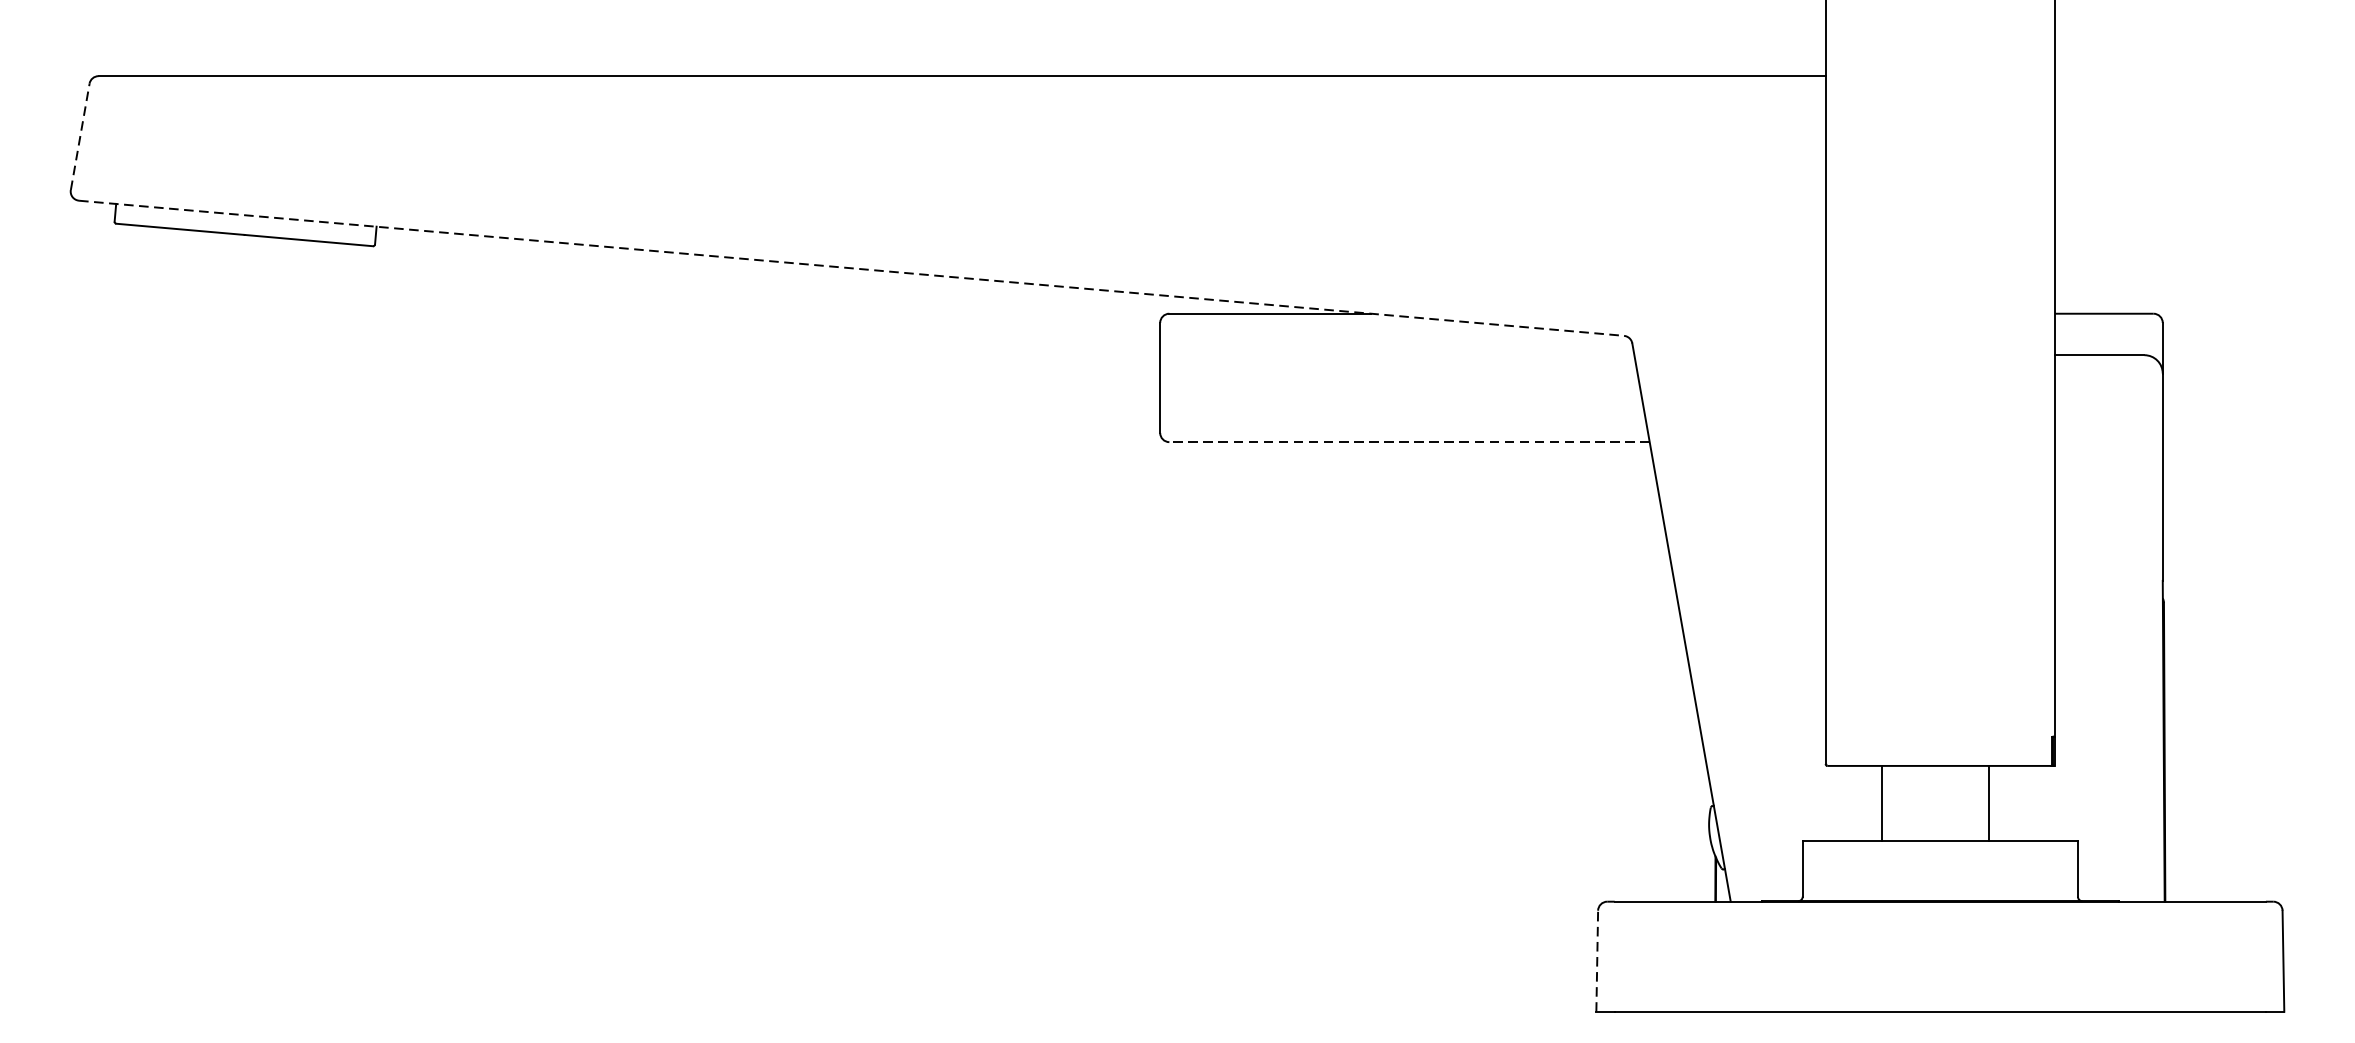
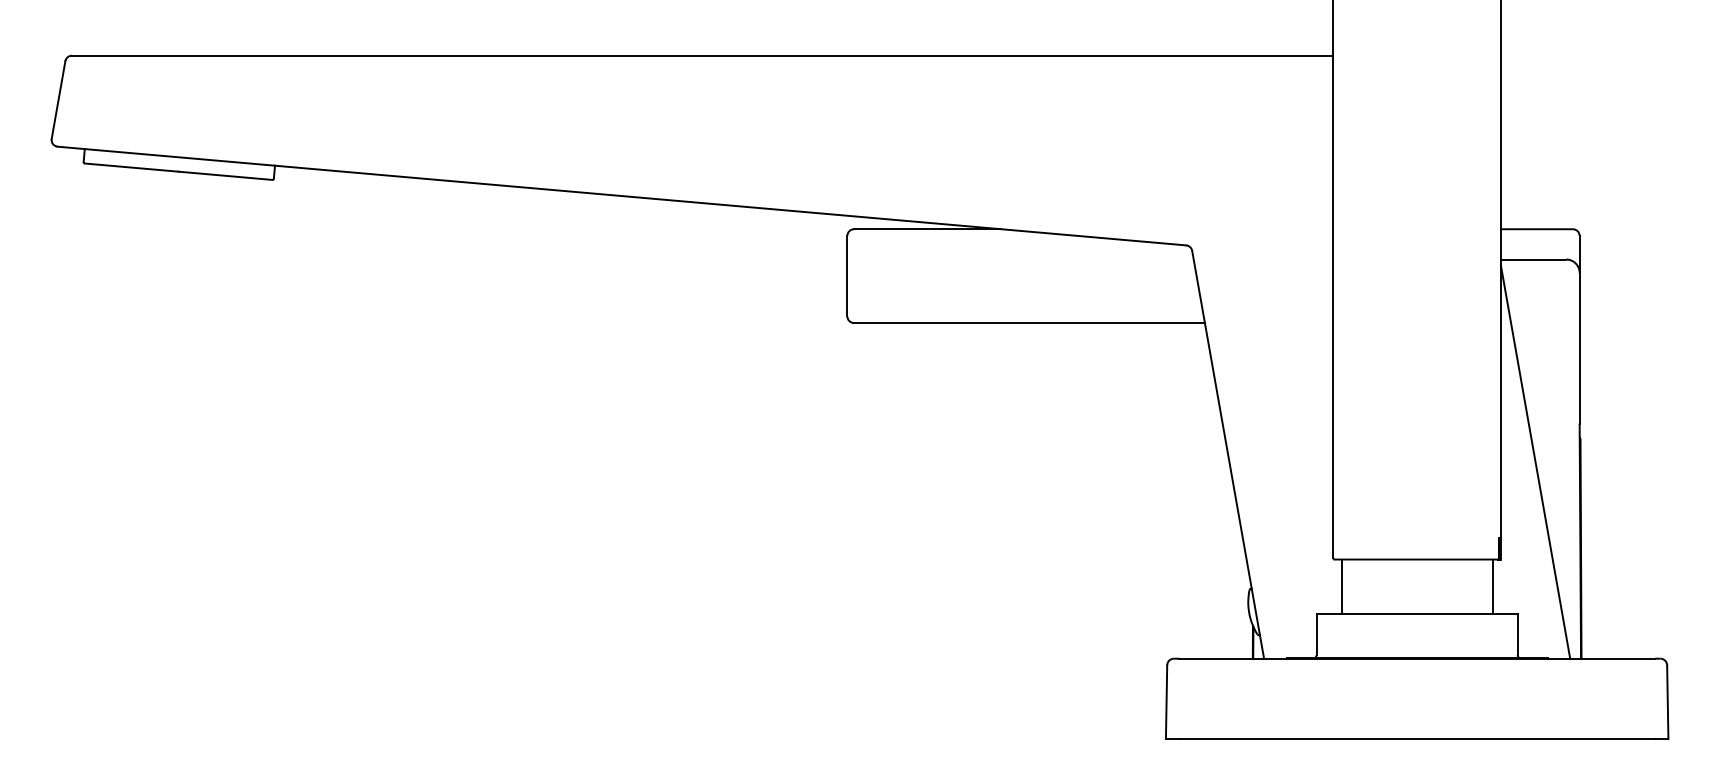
line: (80, 136) -> (58, 99), dashed -> solid
line: (852, 268) -> (622, 196), dashed -> solid
line: (1409, 442) -> (1029, 323), dashed -> solid
line: (2102, 631) -> (1535, 461), added
line: (1881, 802) -> (1341, 586), moved
line: (1988, 802) -> (1492, 586), moved
line: (1597, 961) -> (1166, 702), dashed -> solid

